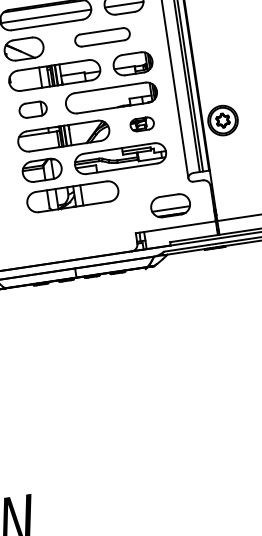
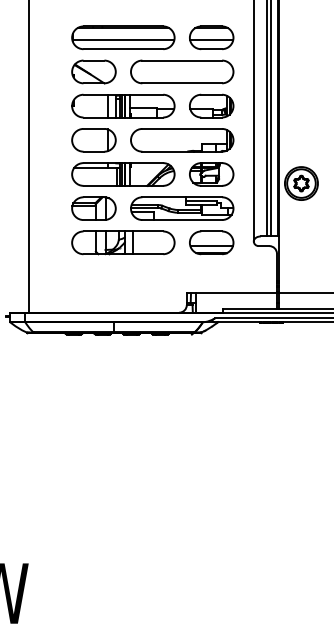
part: (102, 36) -> (182, 71), size x1.67
part: (32, 109) -> (93, 140), size x1.43
part: (141, 124) -> (211, 174), size x1.67
part: (170, 205) -> (211, 242), moved

